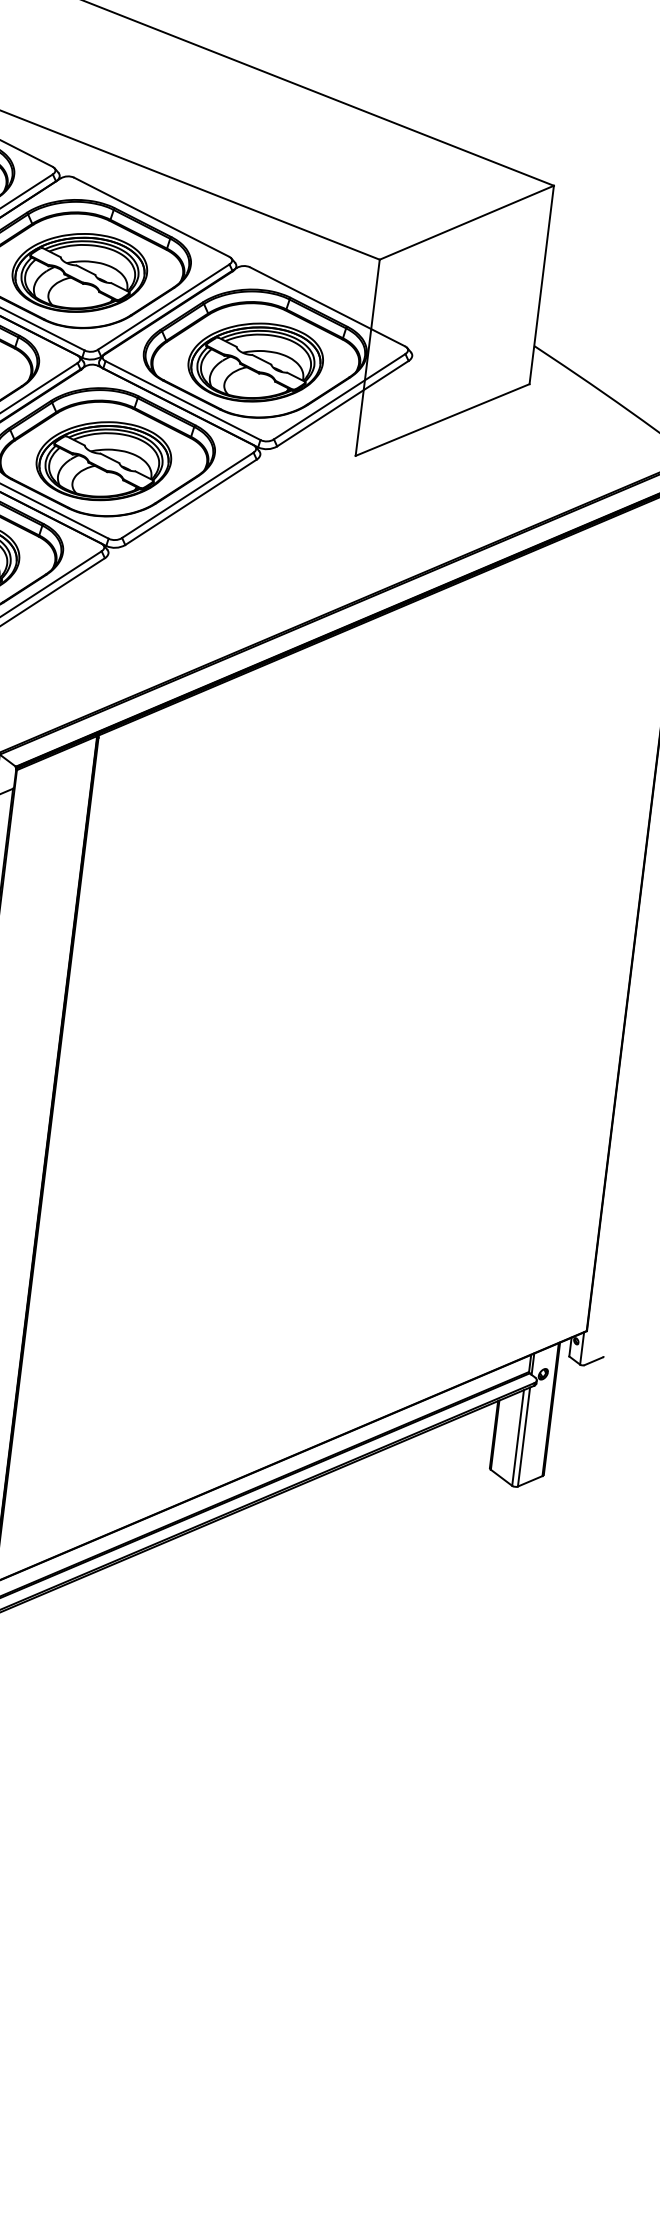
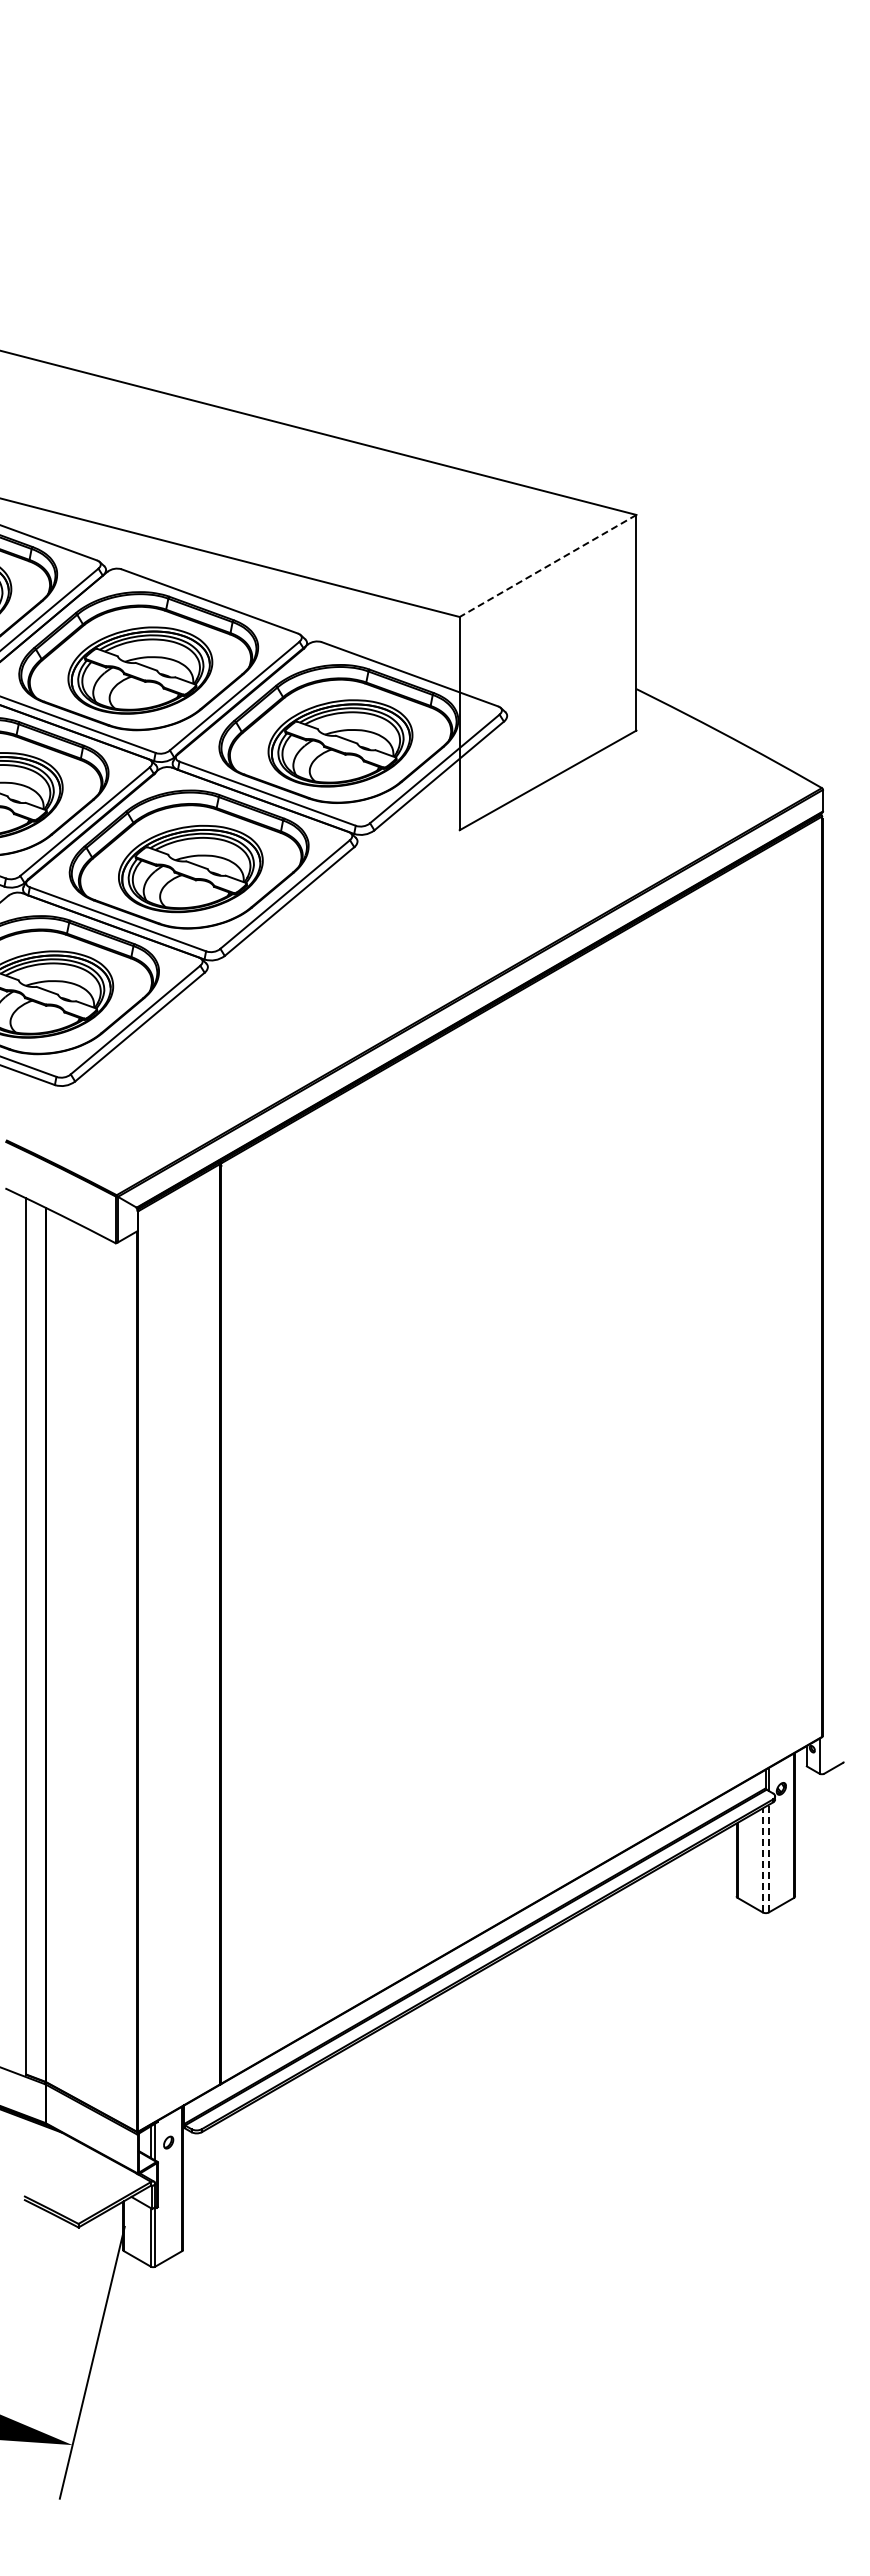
line: (466, 223) -> (547, 566), solid -> dashed
line: (523, 1436) -> (768, 1858), solid -> dashed
line: (517, 1438) -> (762, 1860), solid -> dashed

